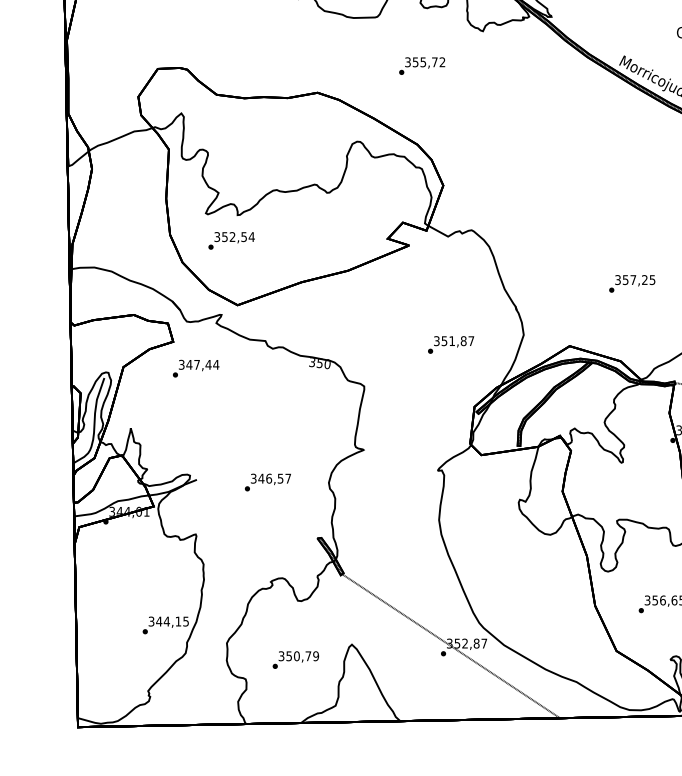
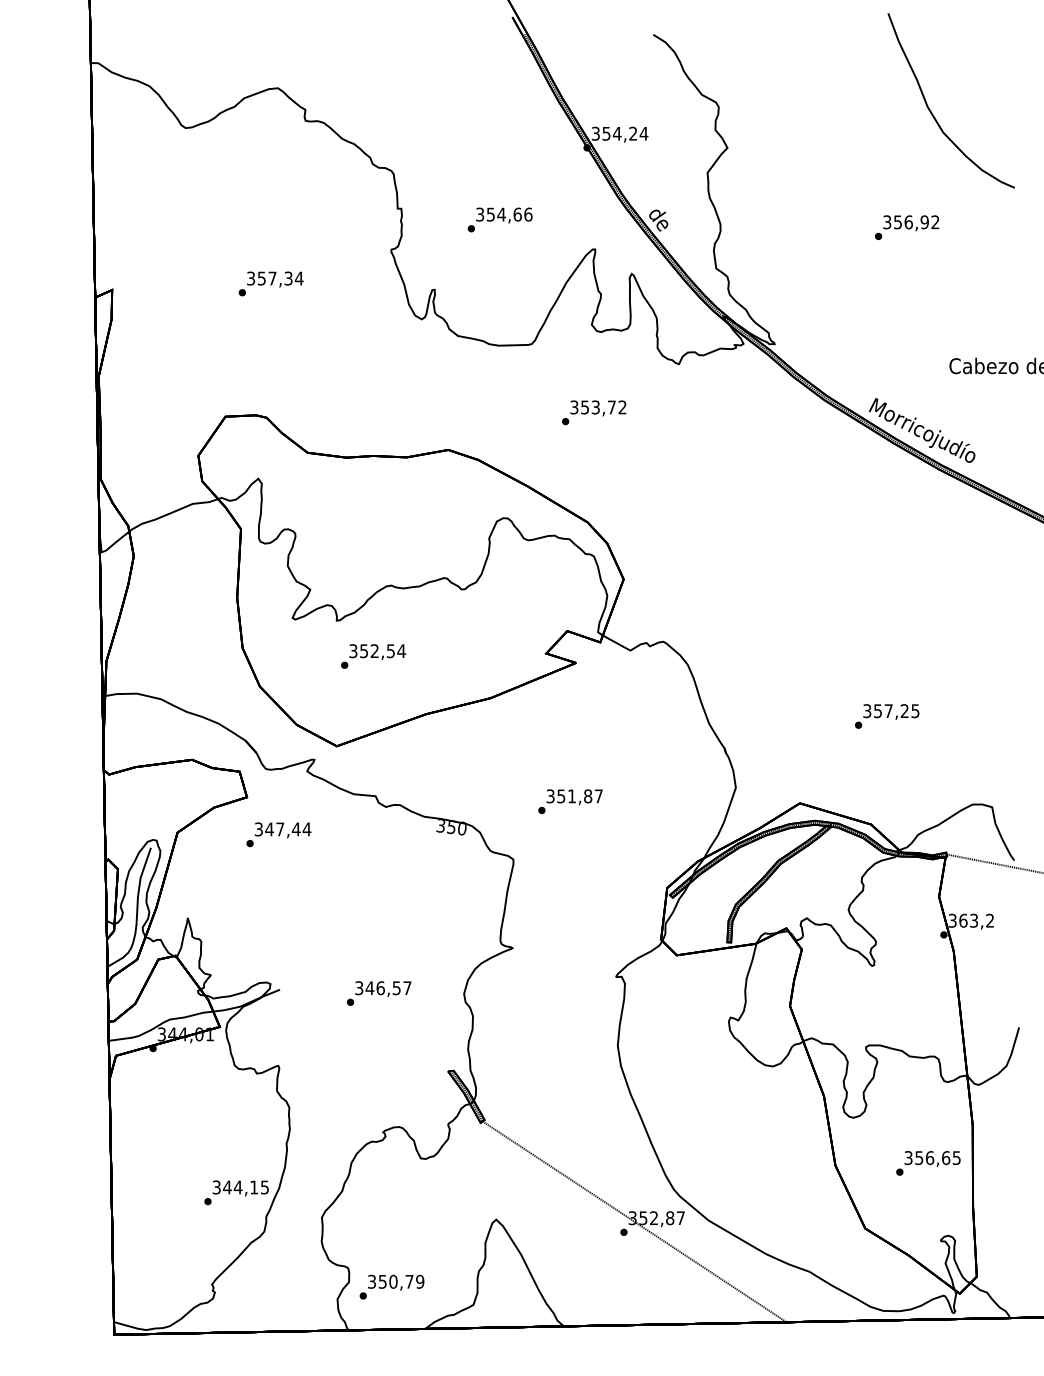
text: (423, 61) -> (595, 406), 355,72 -> 353,72
text: (231, 240) -> (373, 656), moved
text: (451, 344) -> (570, 801), moved
text: (295, 659) -> (391, 1286), moved

